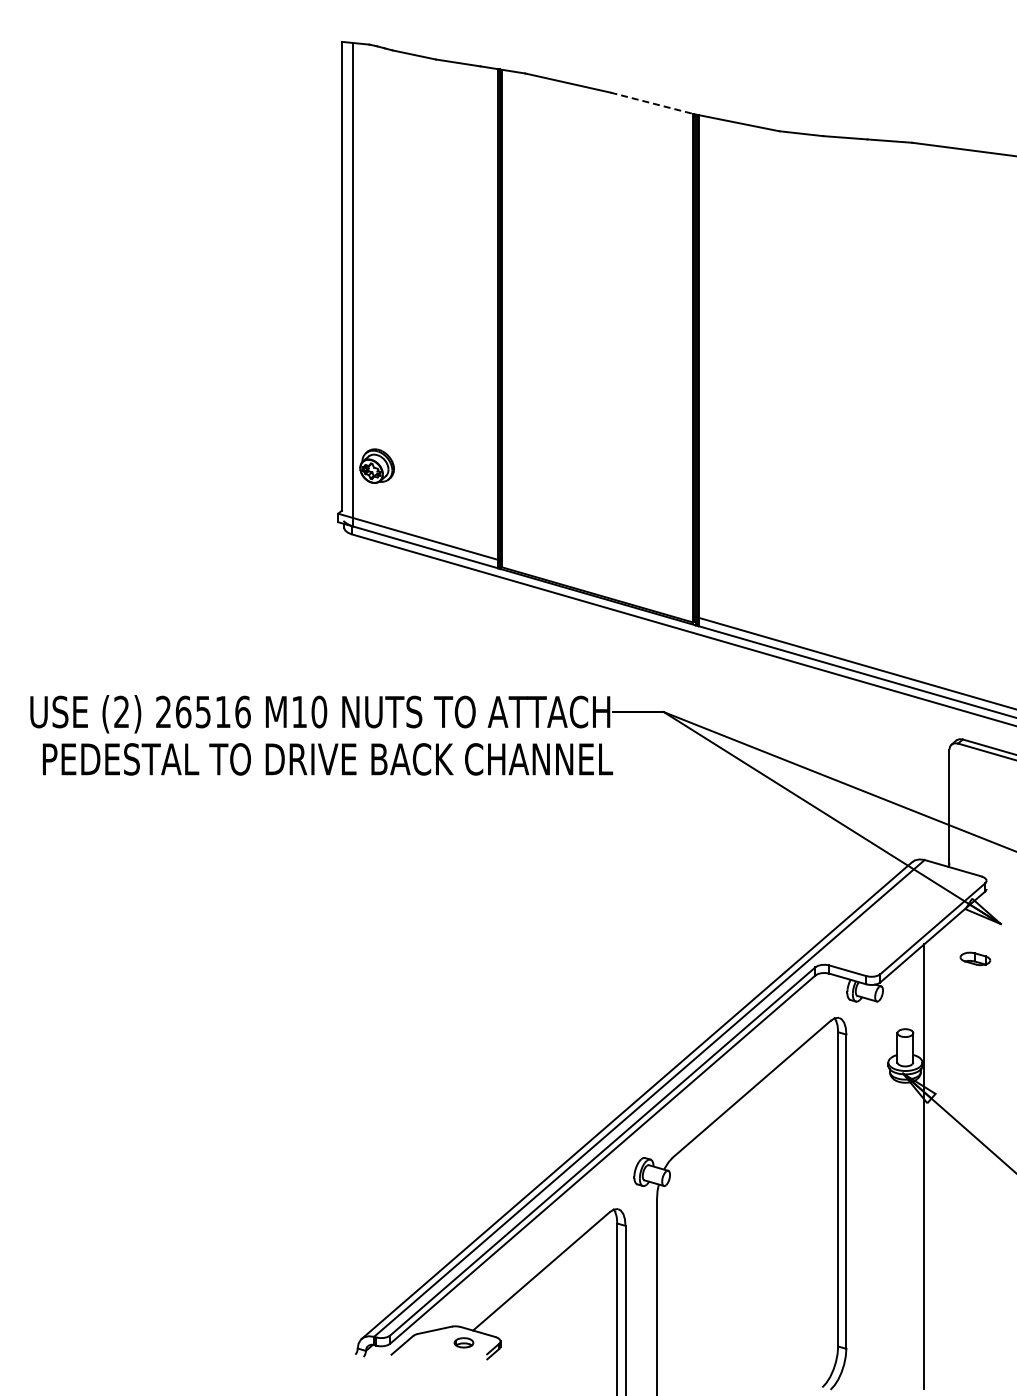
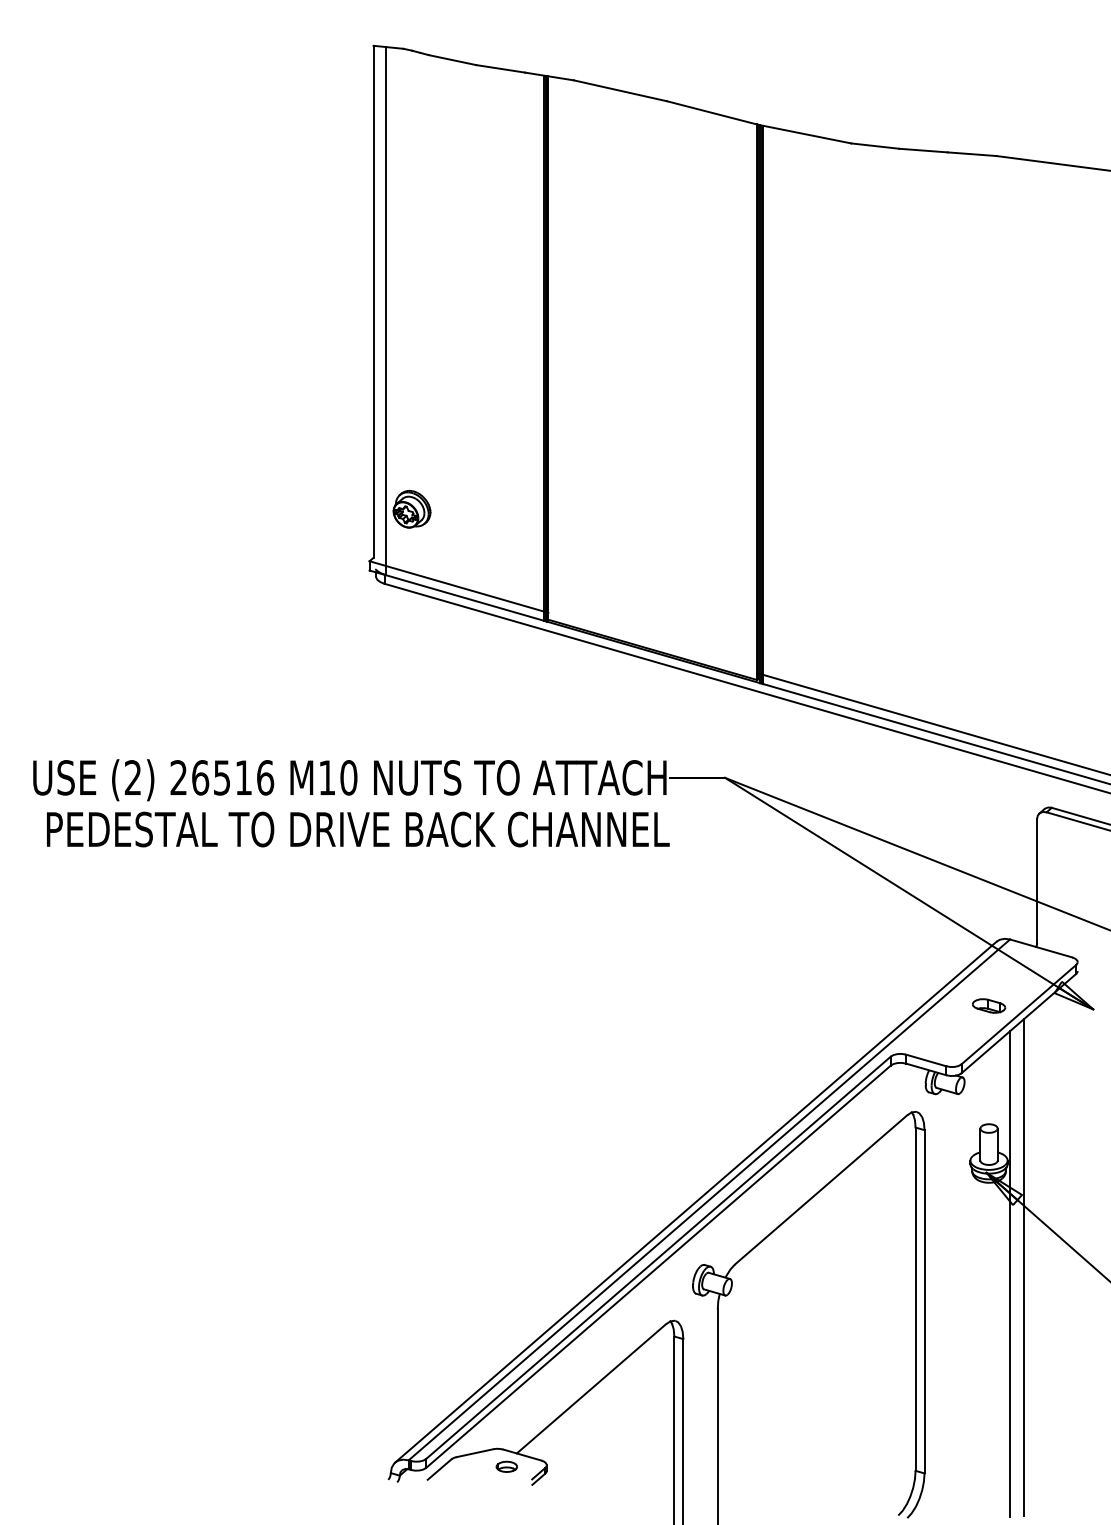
line: (653, 103) -> (713, 113), dashed -> solid
part: (975, 958) -> (989, 1005), moved
line: (937, 1160) -> (1024, 1267), added

